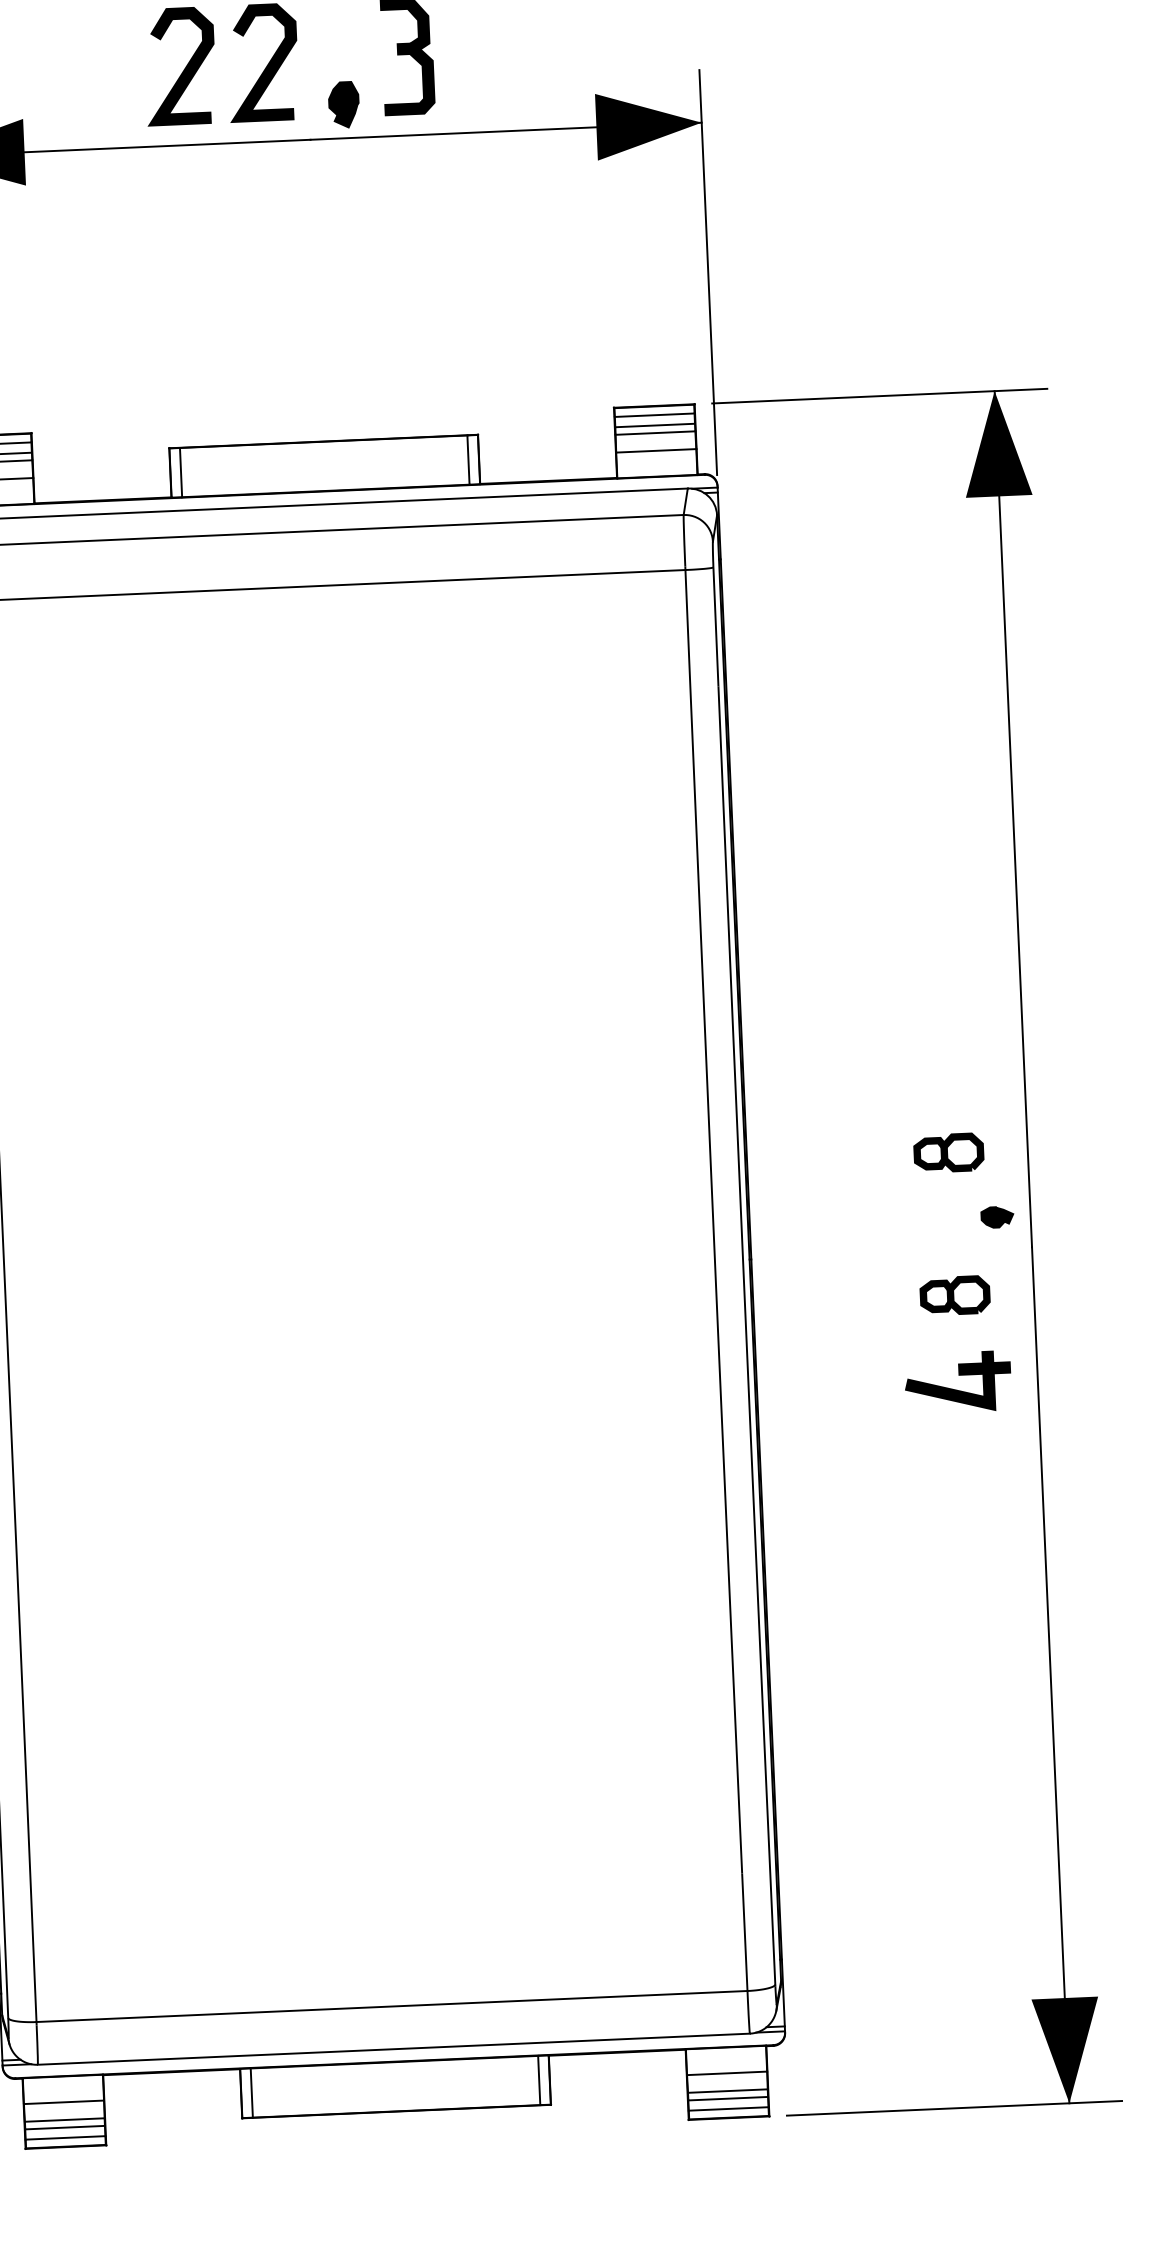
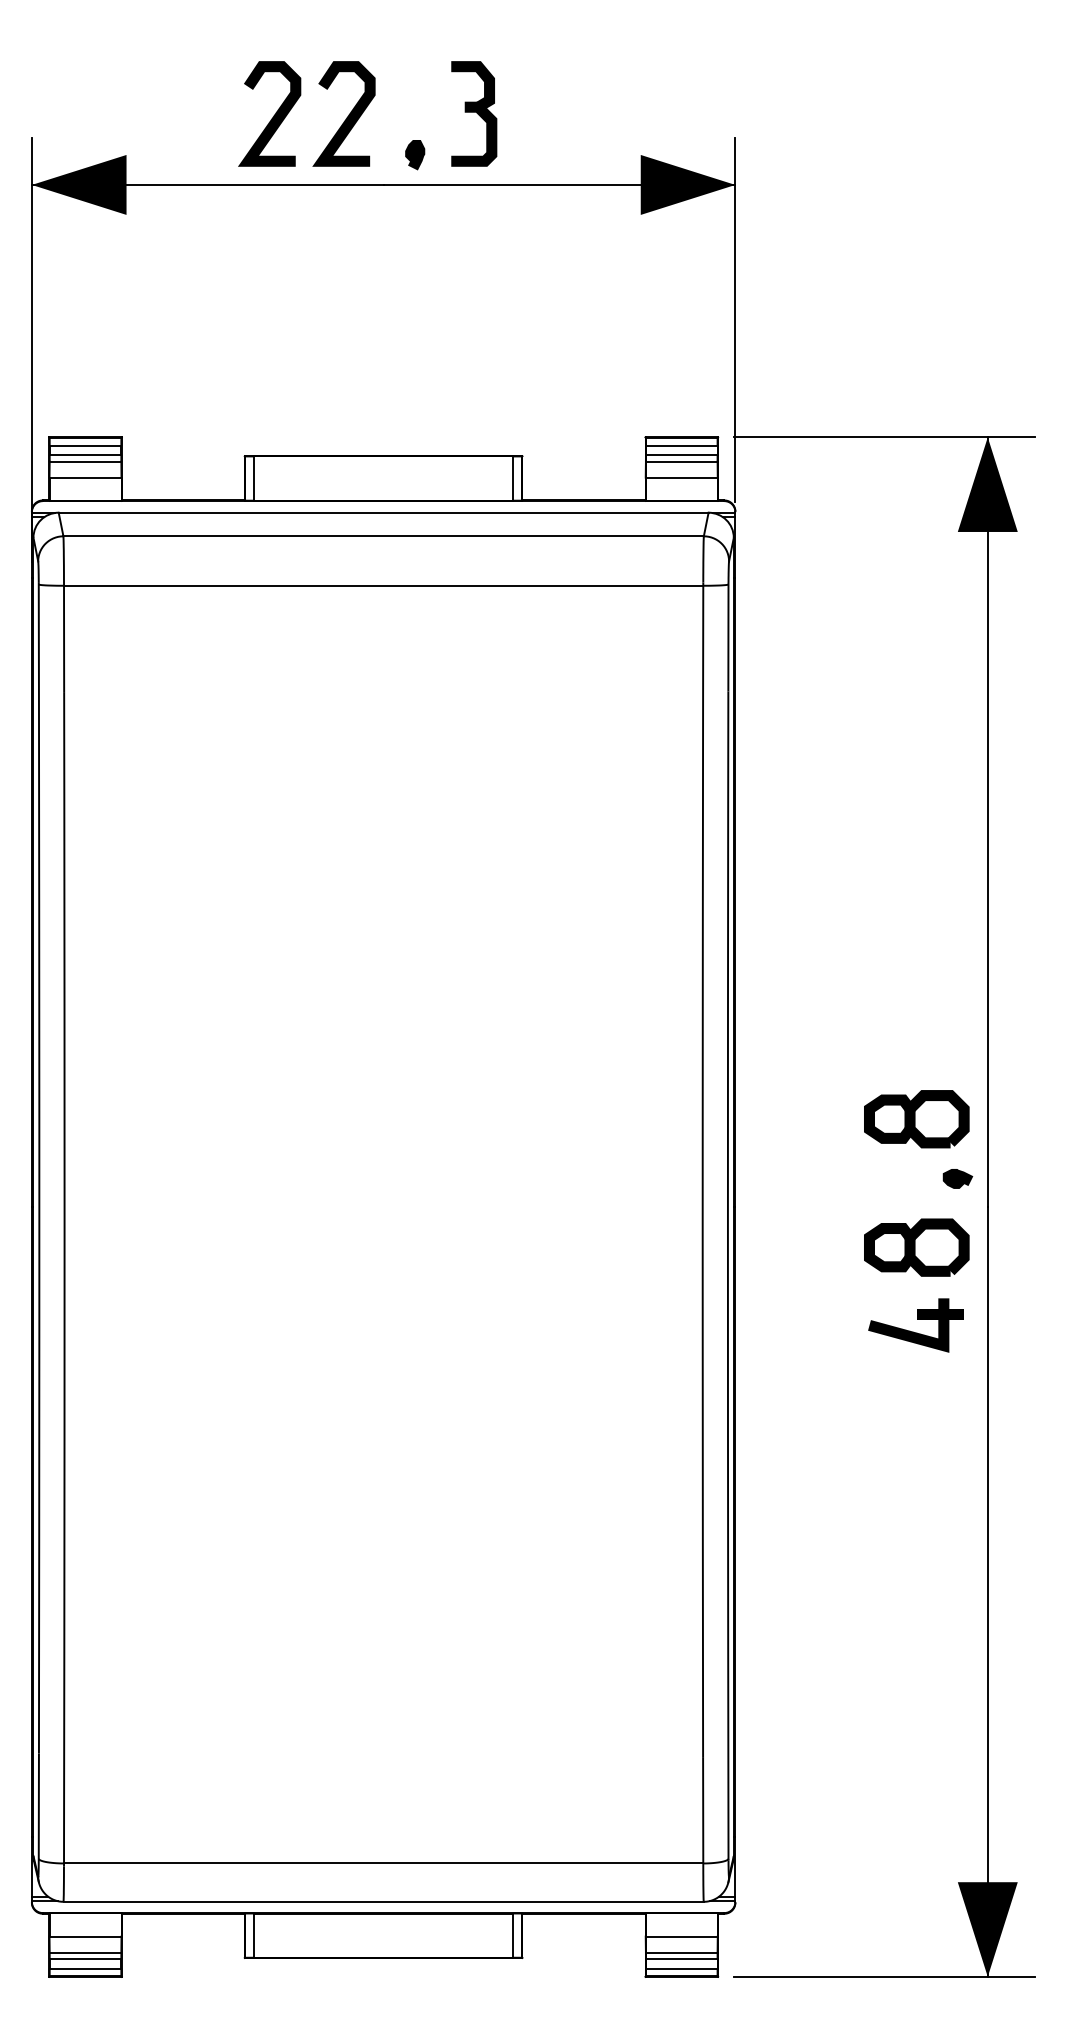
part: (344, 105) -> (415, 155), size x0.71
part: (948, 1153) -> (916, 1119), size x1.67
part: (954, 1295) -> (916, 1247), size x1.67

